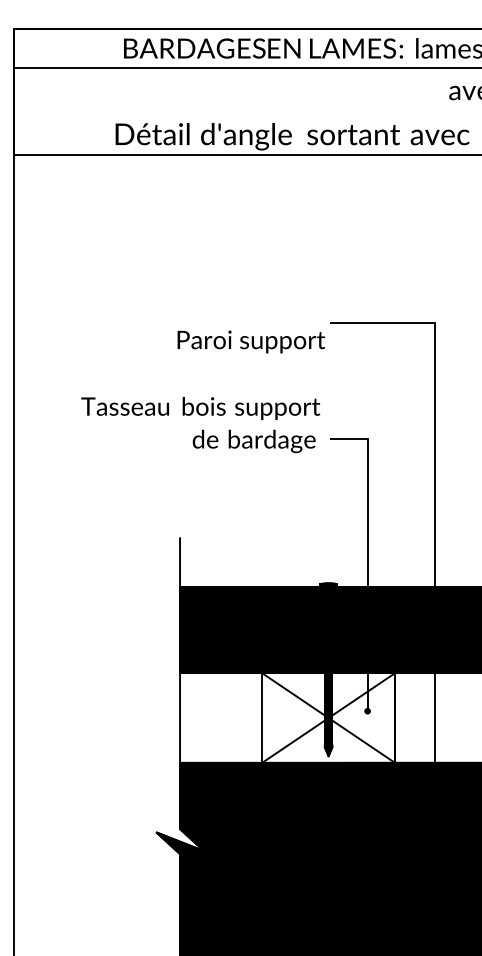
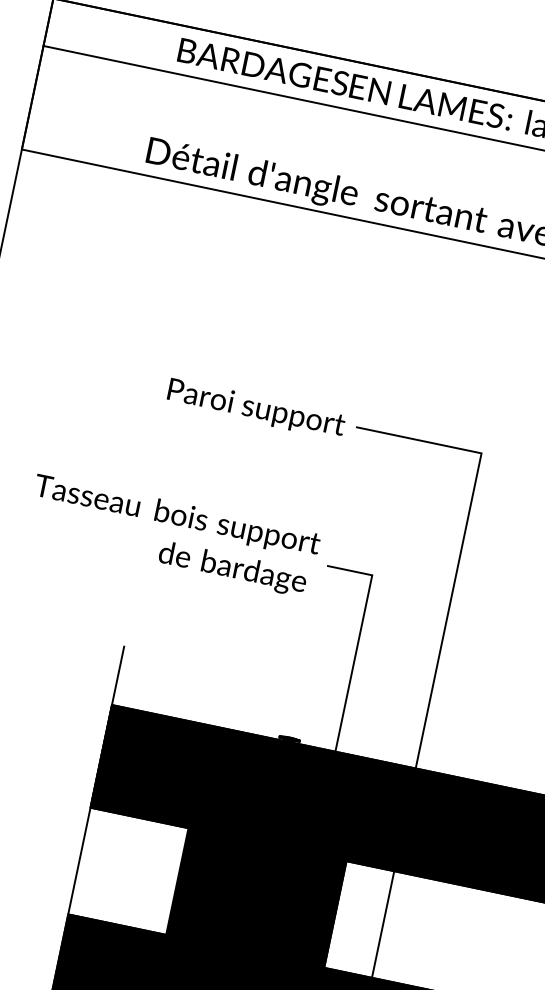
text: (251, 341) -> (256, 408), moved
text: (200, 425) -> (172, 536), moved
fill: (328, 717) -> (256, 897), added

